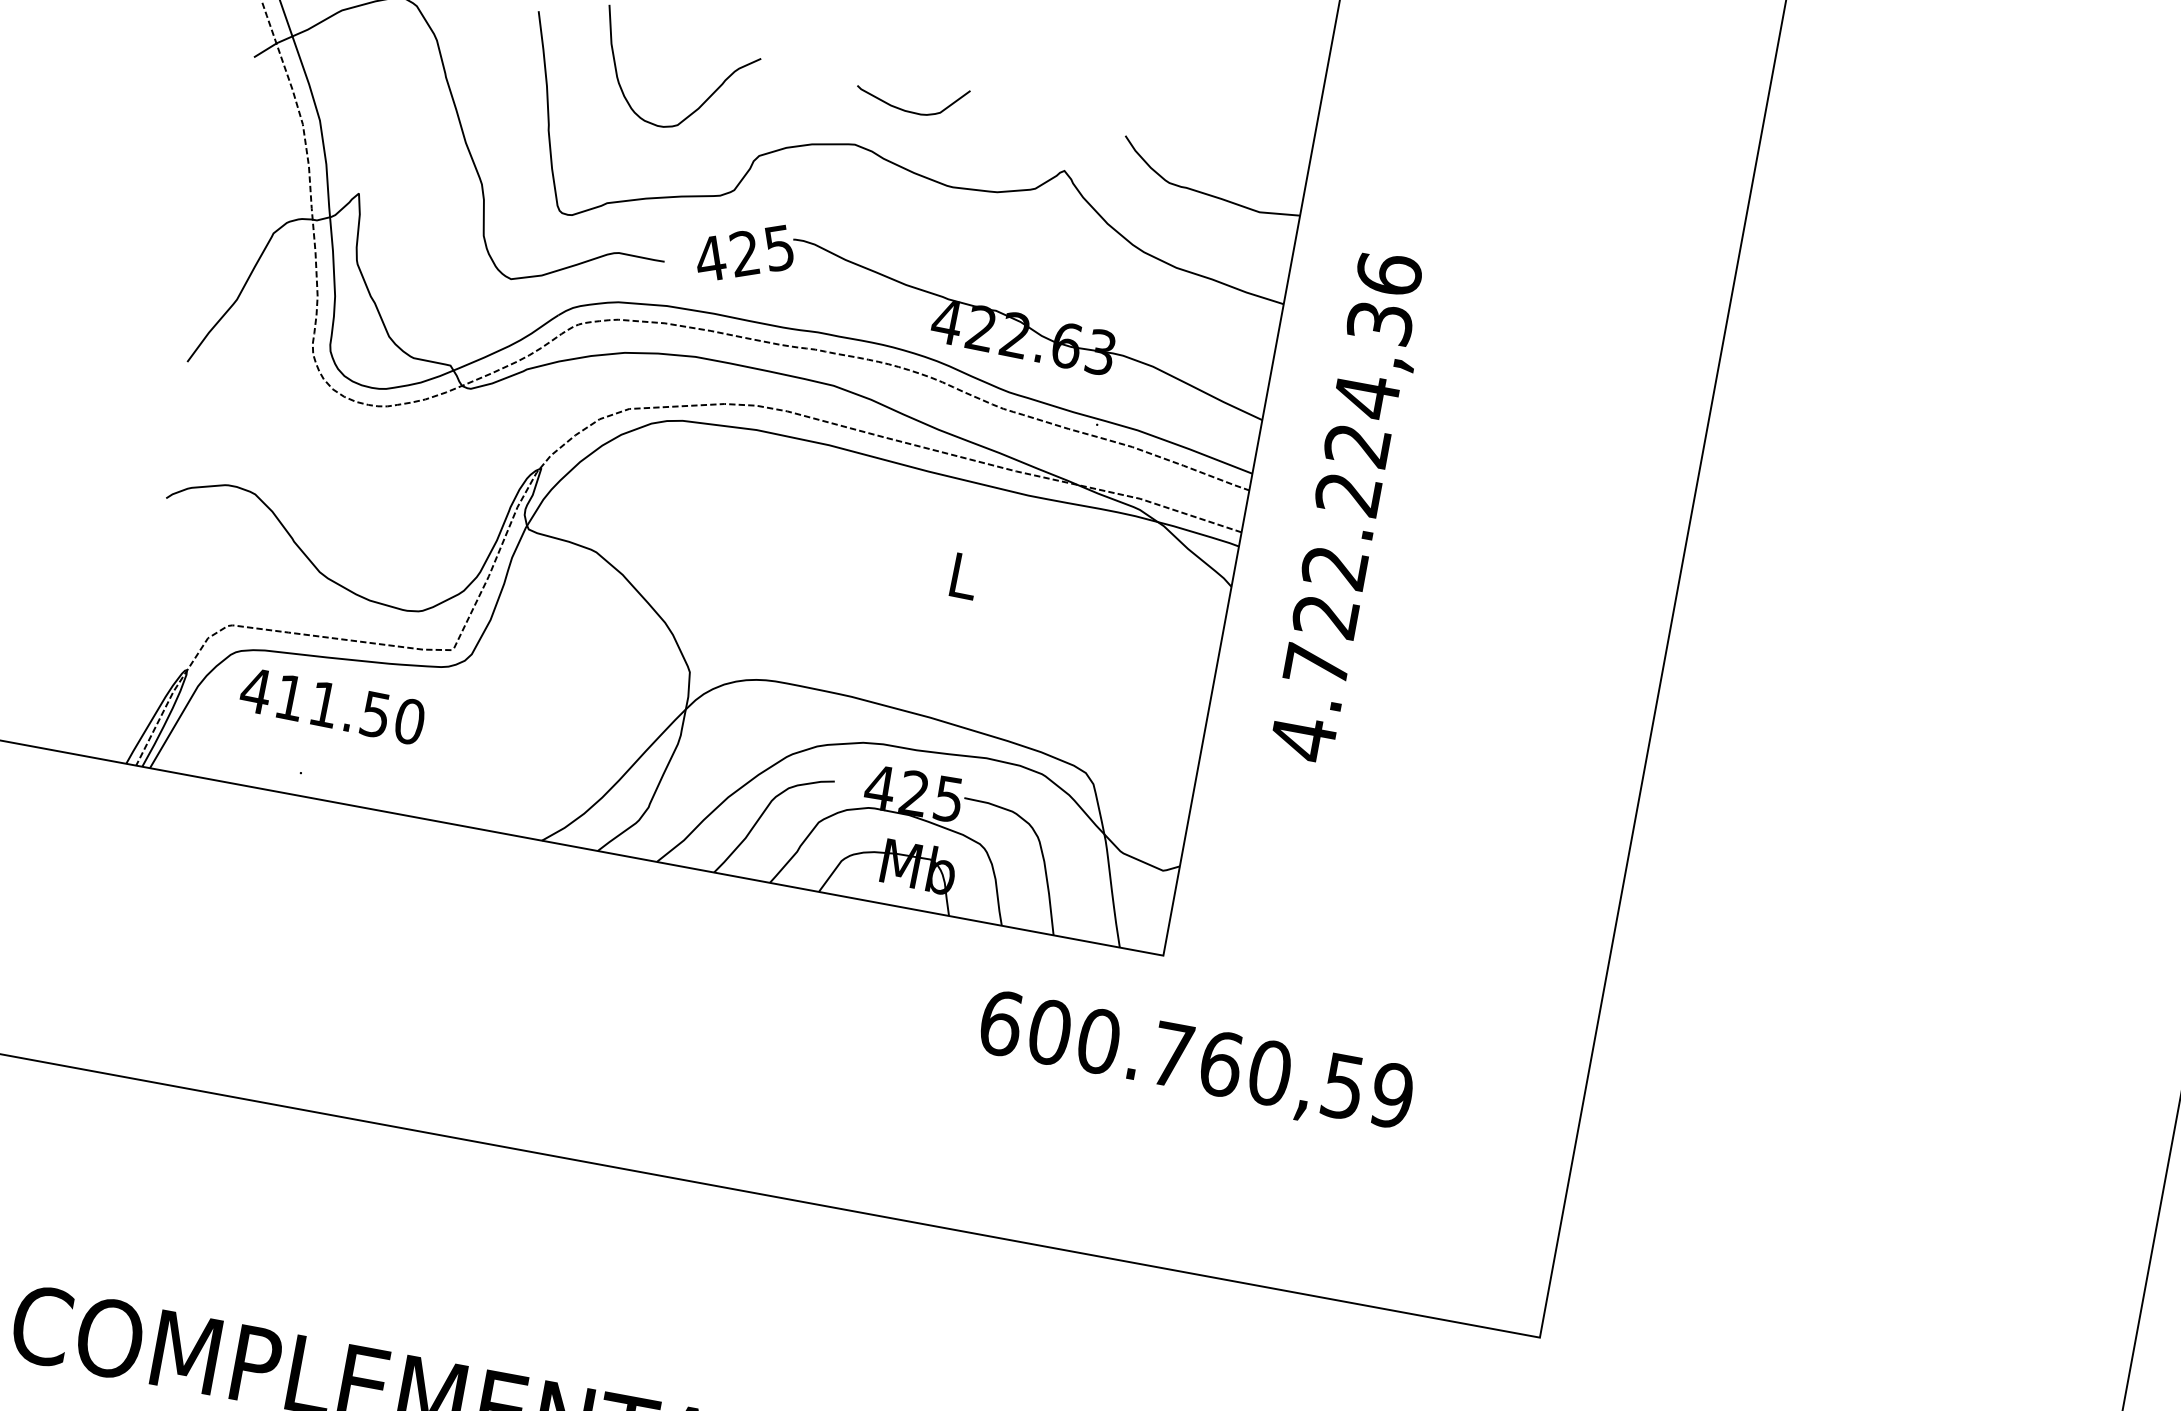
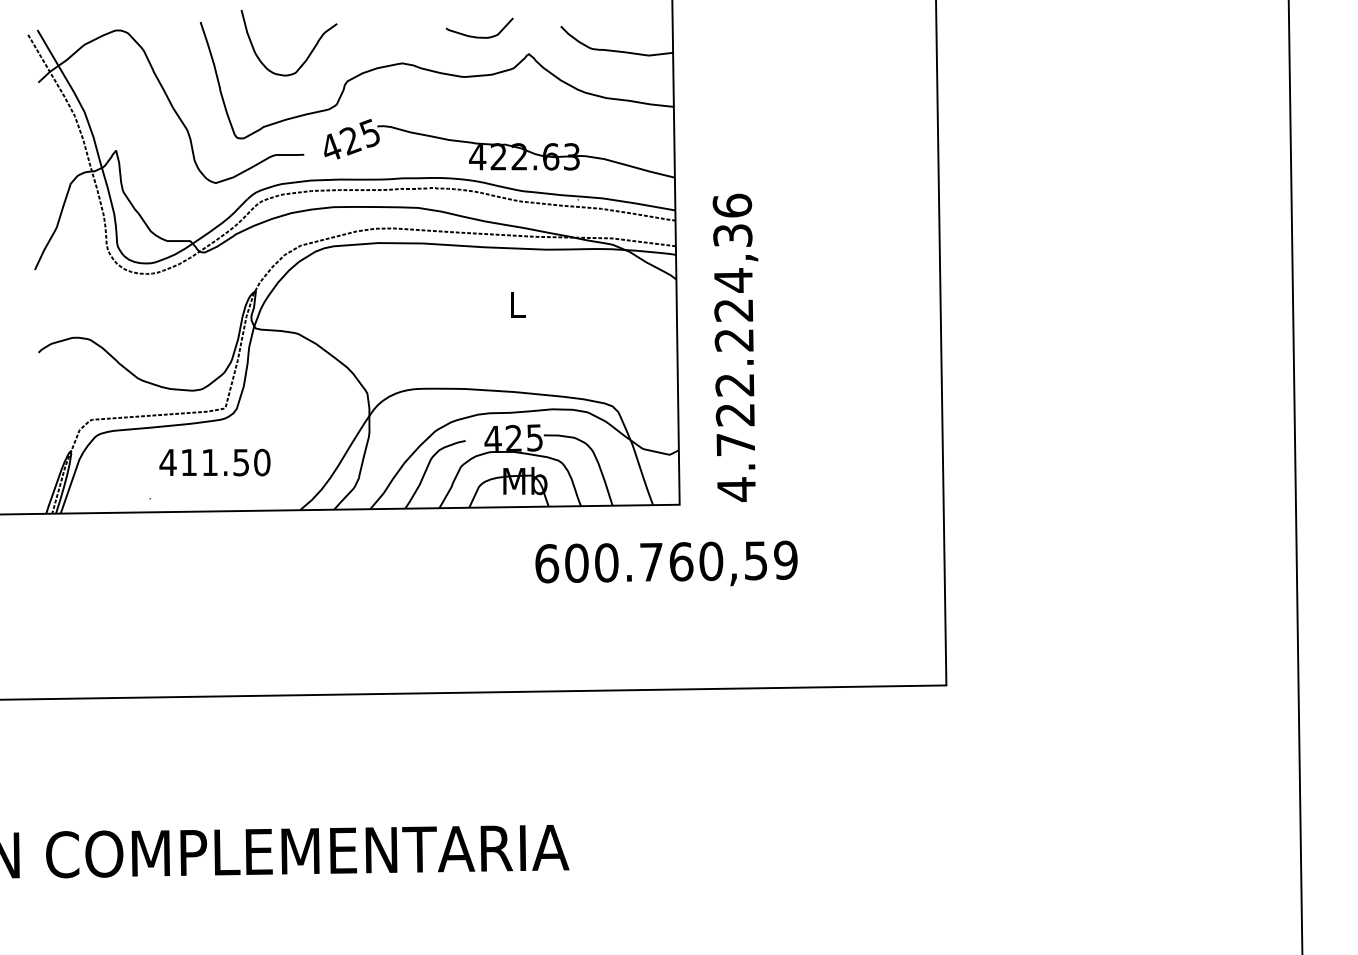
curve: (909, 109) -> (479, 36), moved
text: (1347, 506) -> (735, 347), moved
text: (331, 705) -> (214, 462), moved
text: (1196, 1061) -> (666, 563), moved

